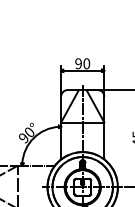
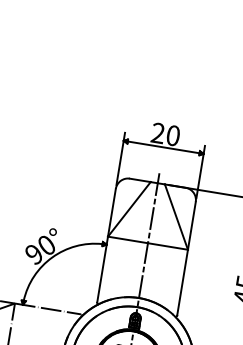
text: (78, 64) -> (157, 134), 90 -> 20

